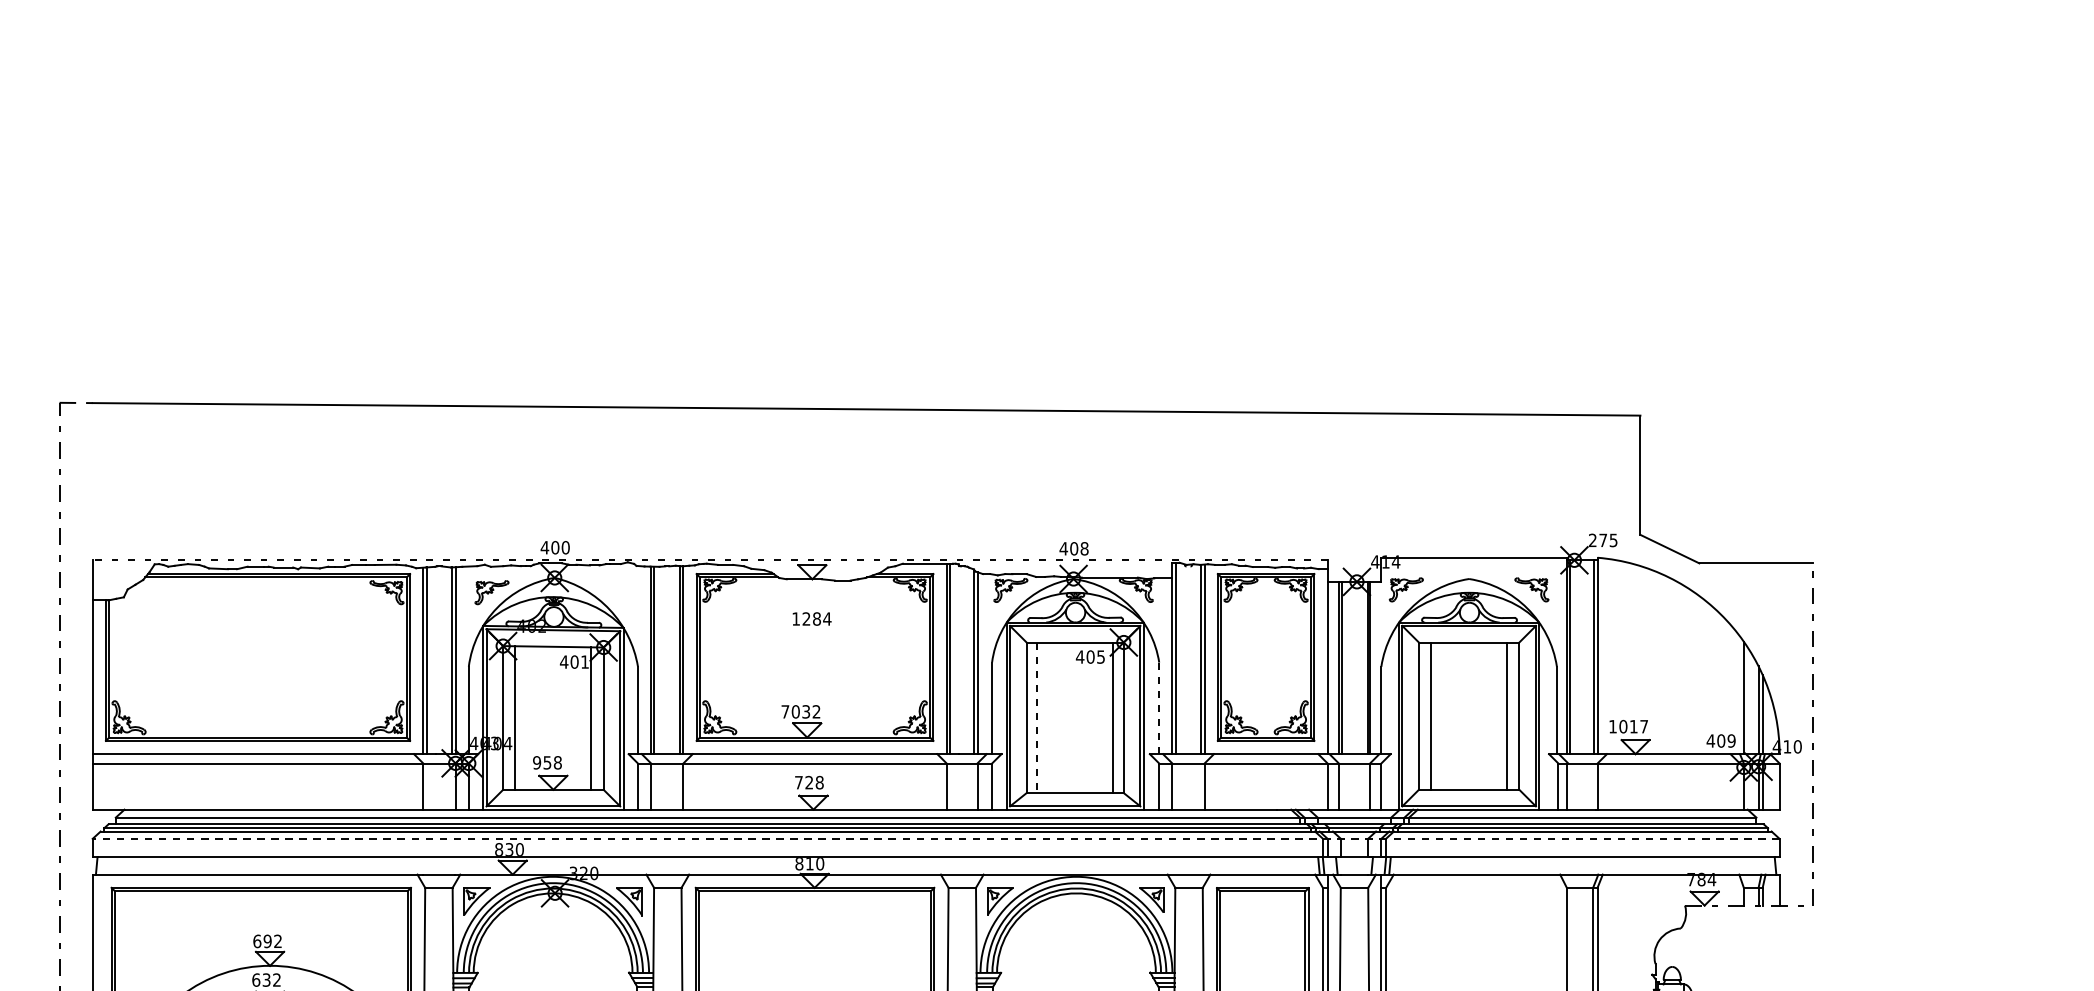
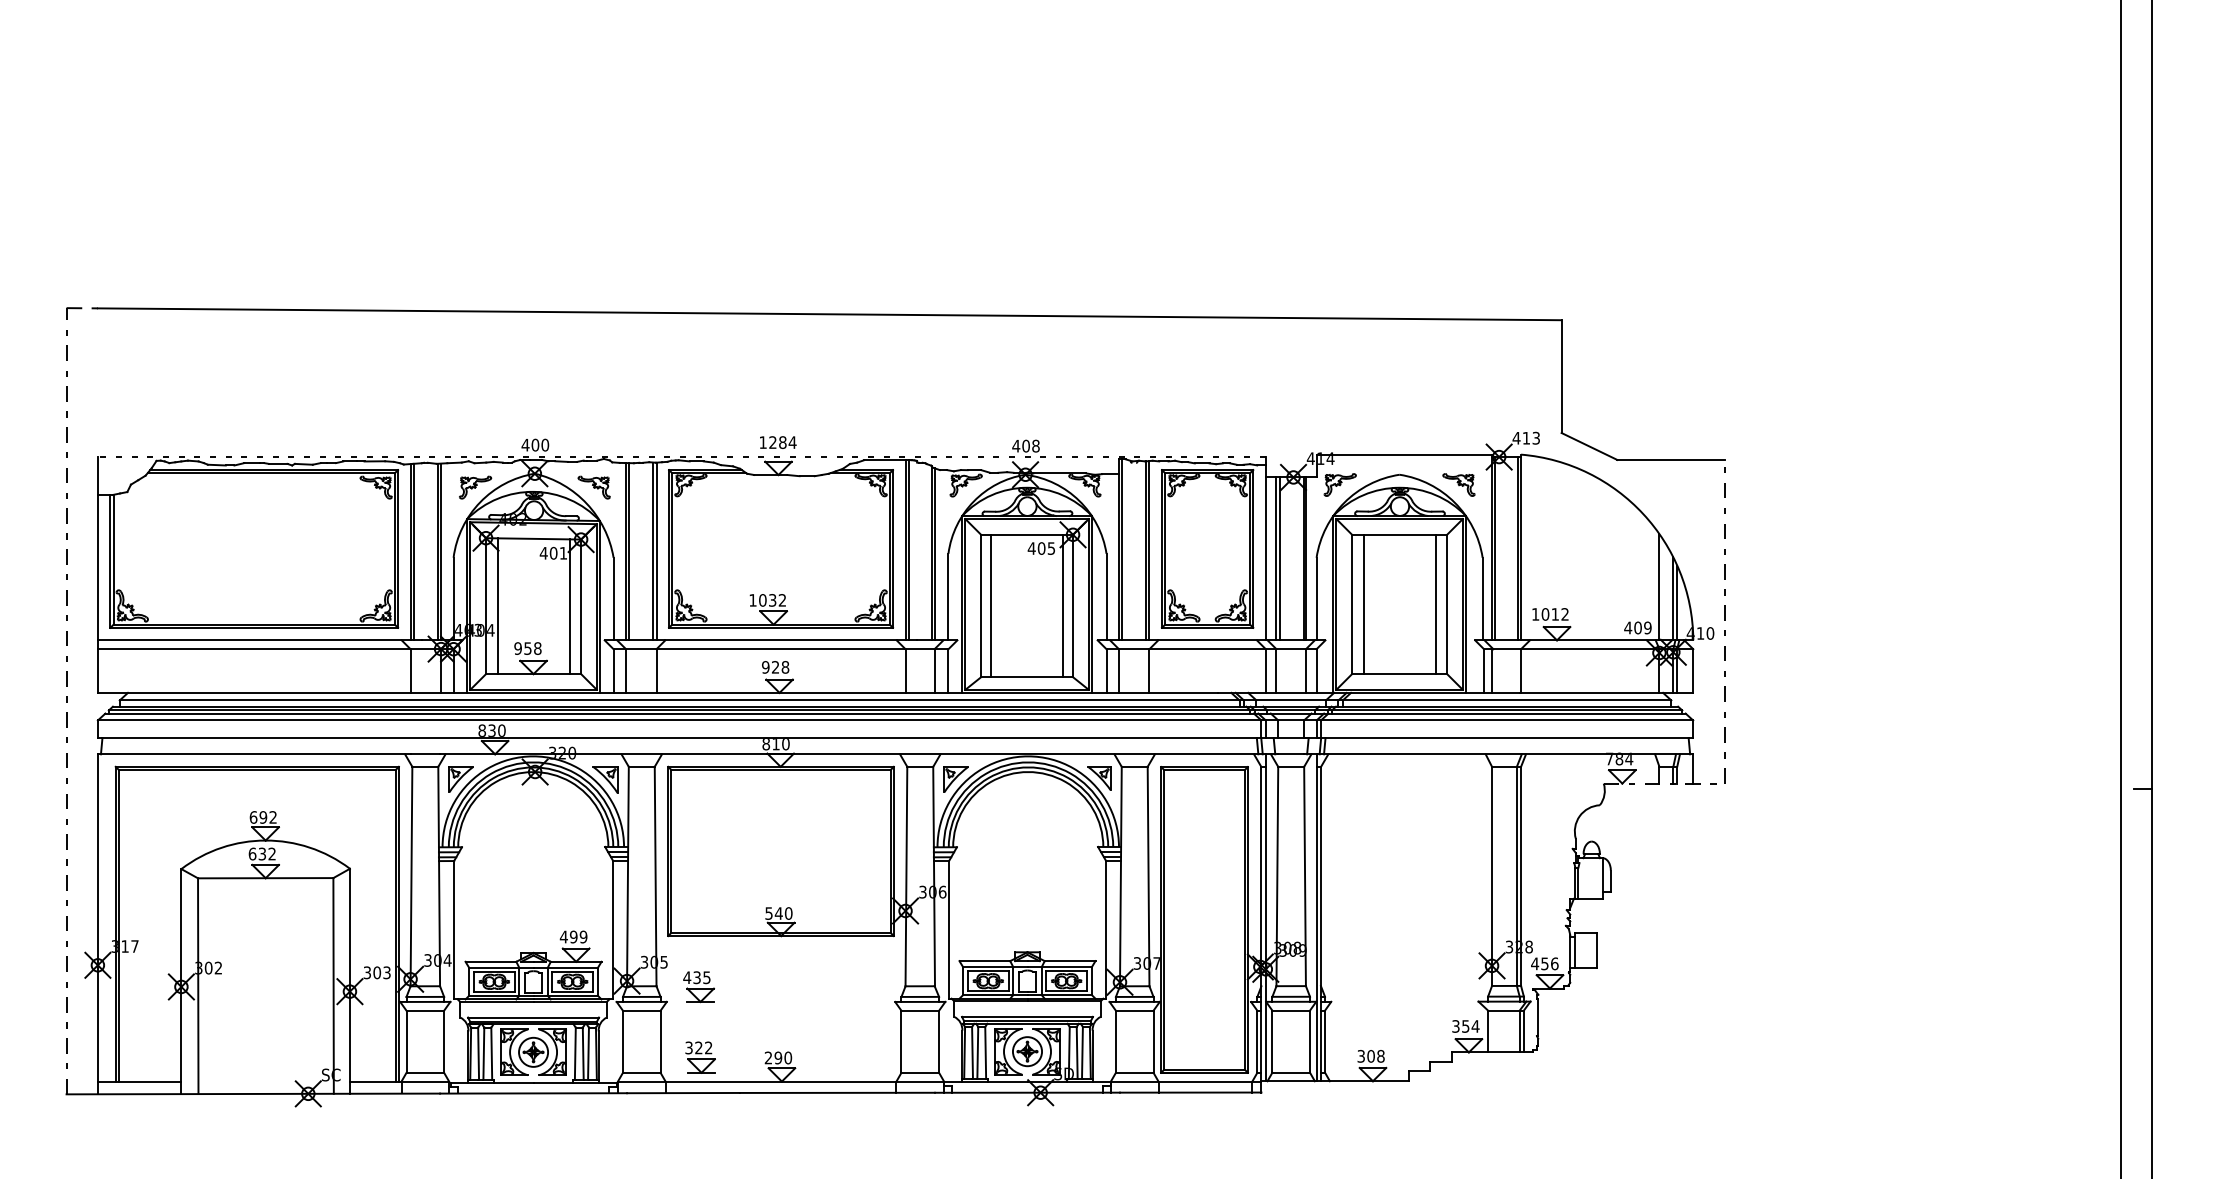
text: (1602, 539) -> (1525, 437), 275 -> 413
part: (616, 592) -> (593, 487), added
text: (812, 618) -> (778, 442), moved
line: (1159, 707) -> (1106, 596), dashed -> solid
text: (784, 711) -> (752, 600), 7032 -> 1032
line: (1037, 718) -> (991, 606), dashed -> solid
text: (1643, 726) -> (1564, 614), 1017 -> 1012
text: (798, 782) -> (765, 667), 728 -> 928
line: (936, 838) -> (895, 720), dashed -> solid

